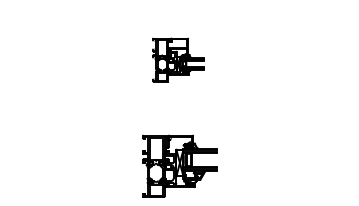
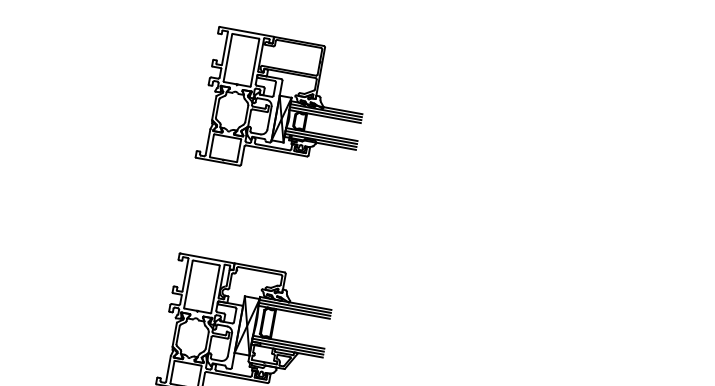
part: (178, 59) -> (284, 105), size x1.43

